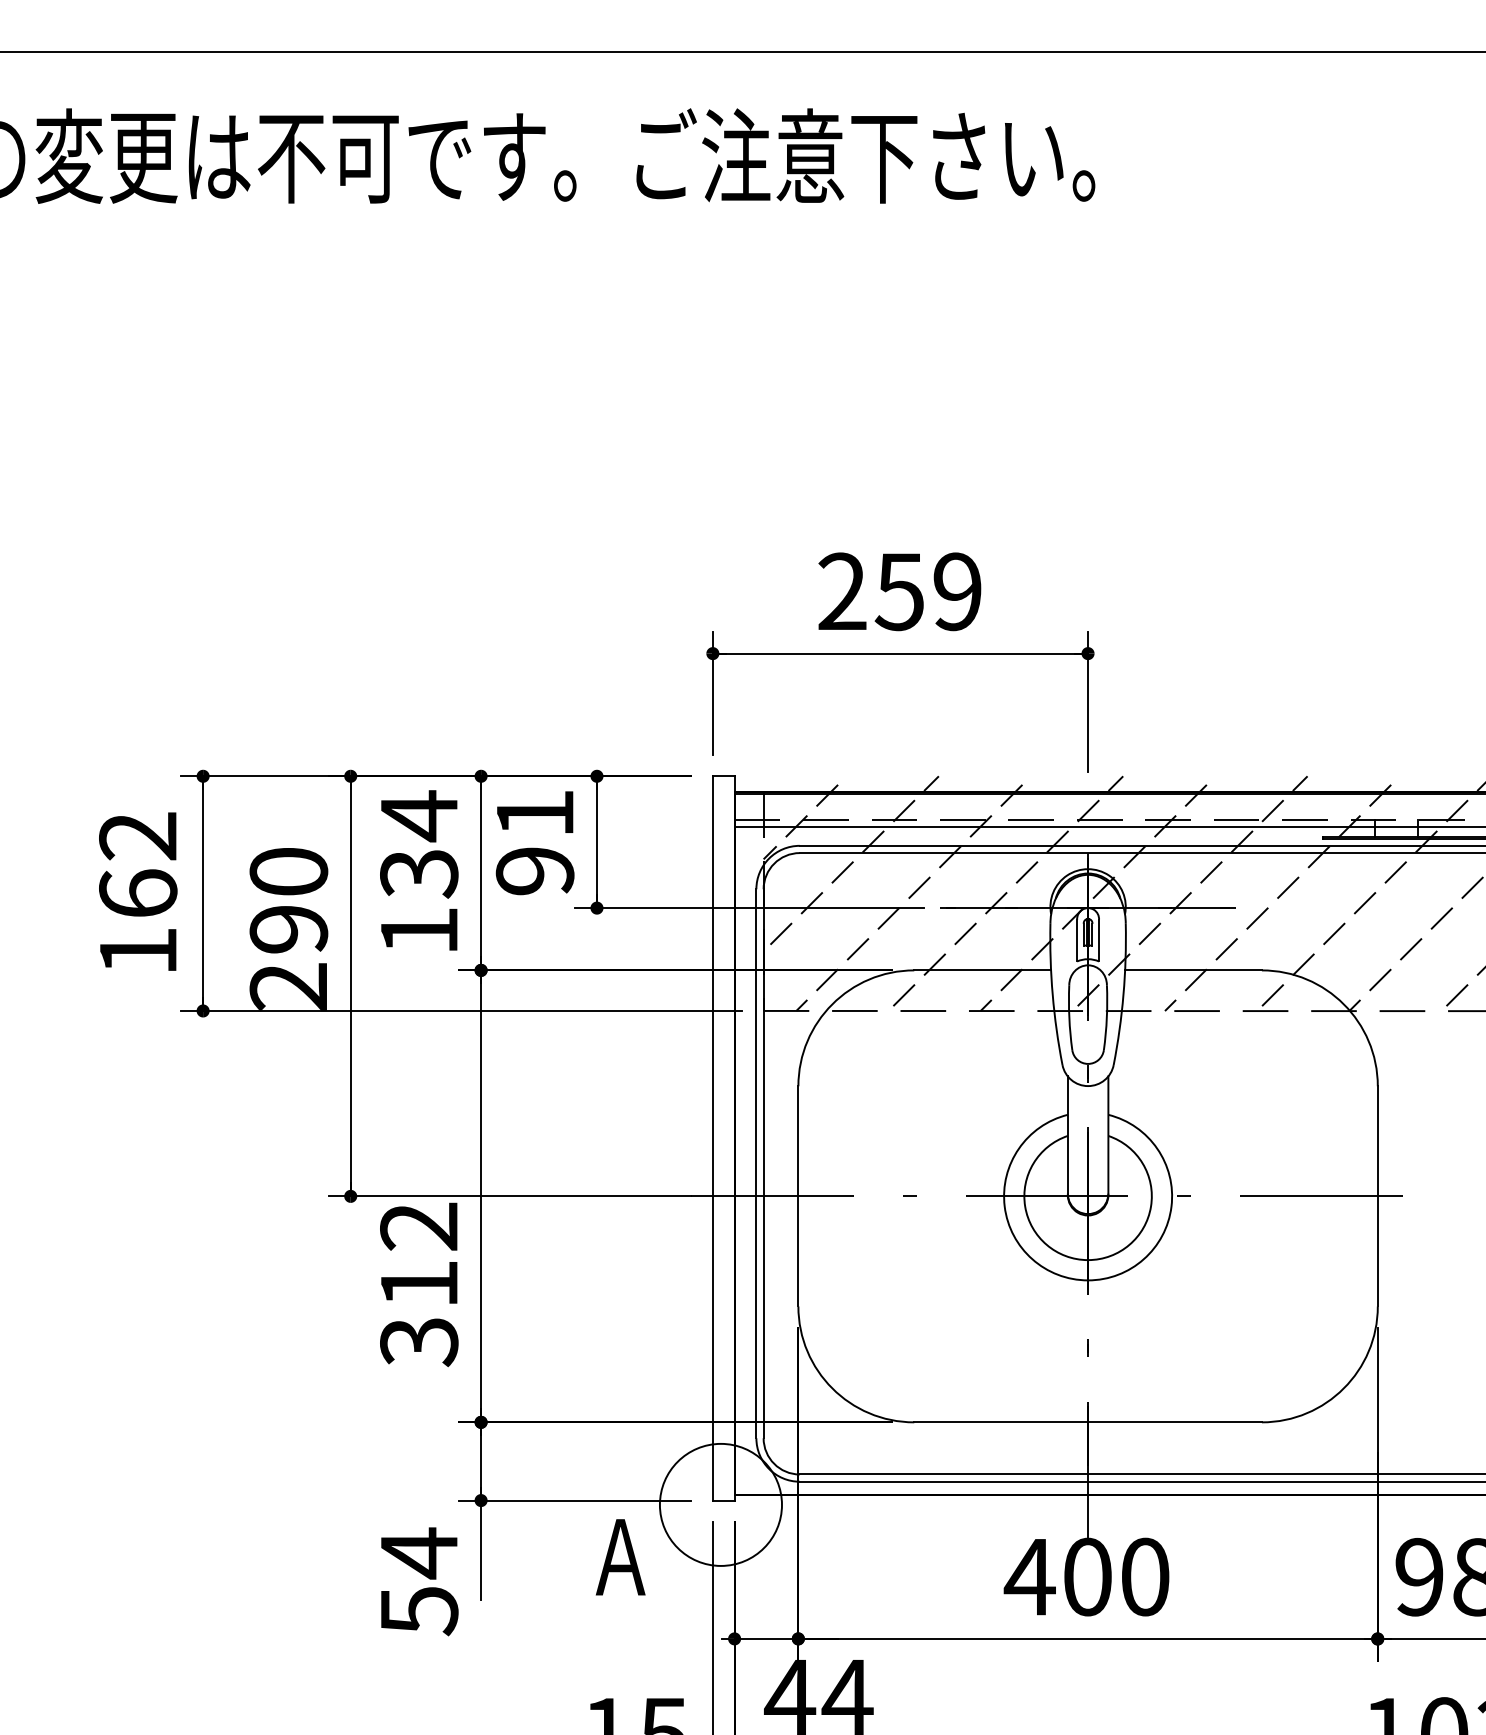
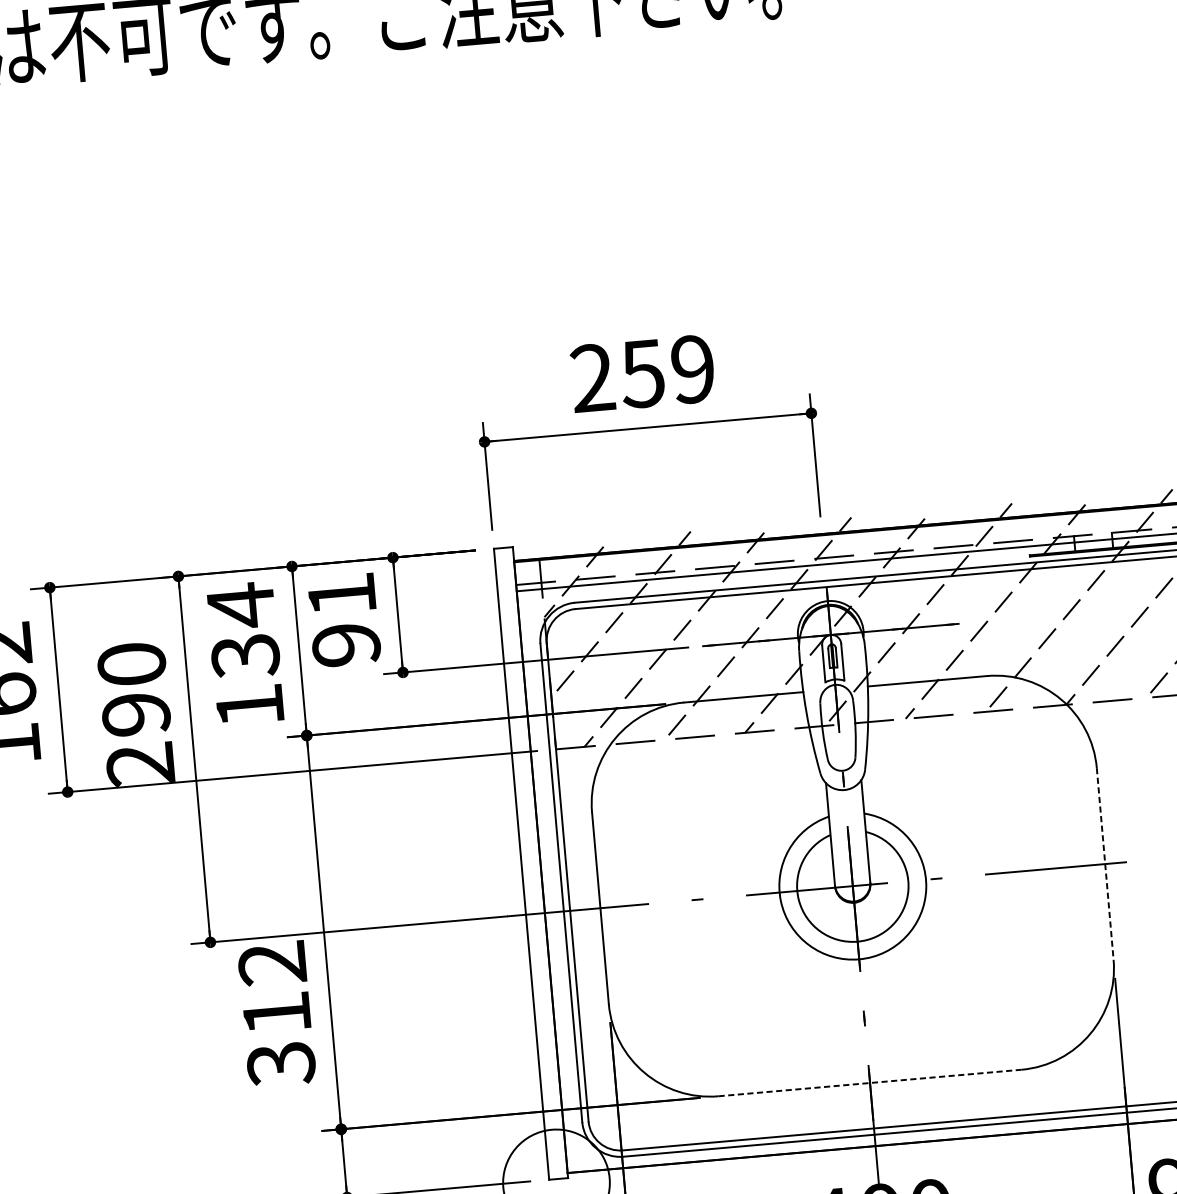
line: (1377, 1196) -> (1104, 864), solid -> dashed
line: (1088, 1422) -> (870, 1083), solid -> dashed

